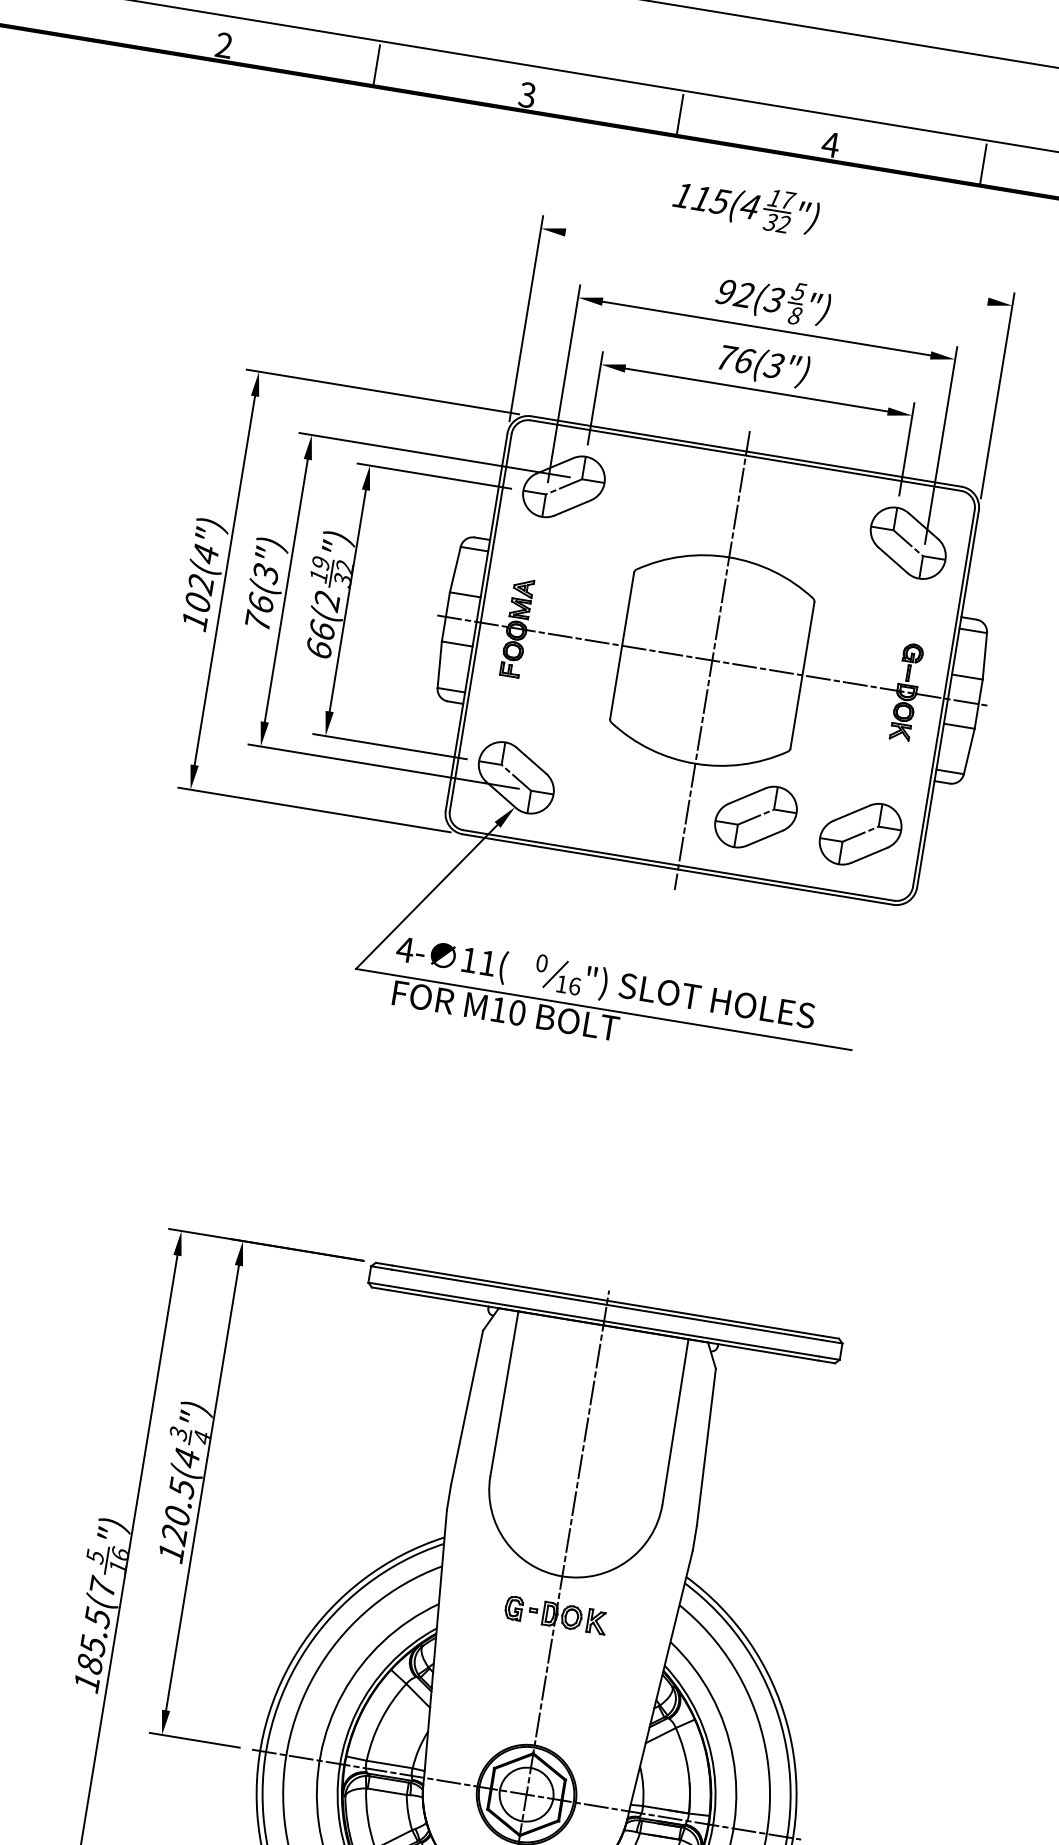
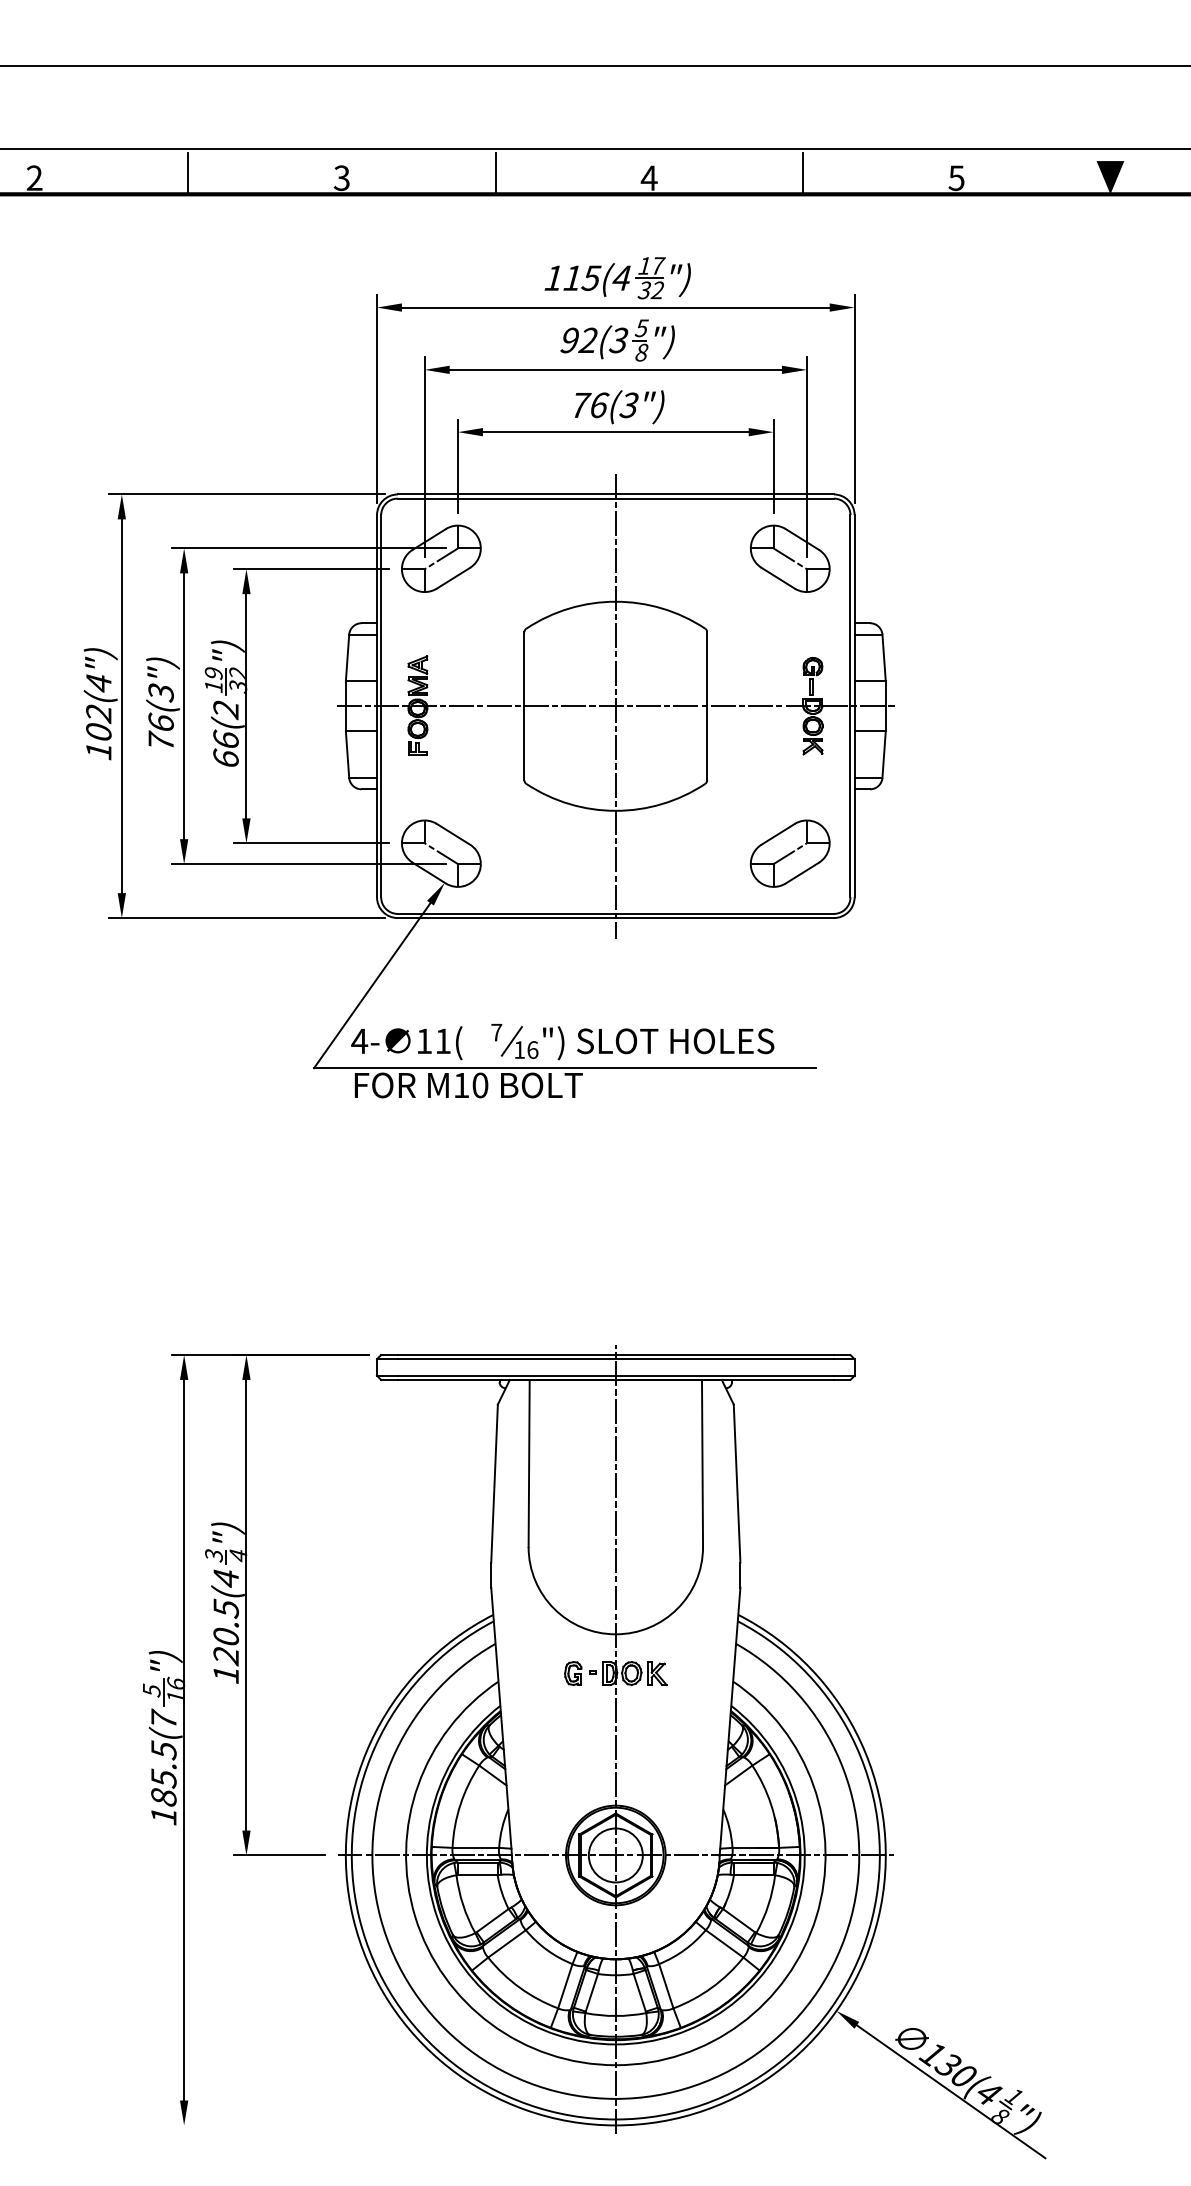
part: (745, 206) -> (617, 278), moved
line: (776, 266) -> (615, 307), added
part: (755, 816) -> (683, 853), removed
text: (541, 963) -> (496, 1032), 0 -> 7

